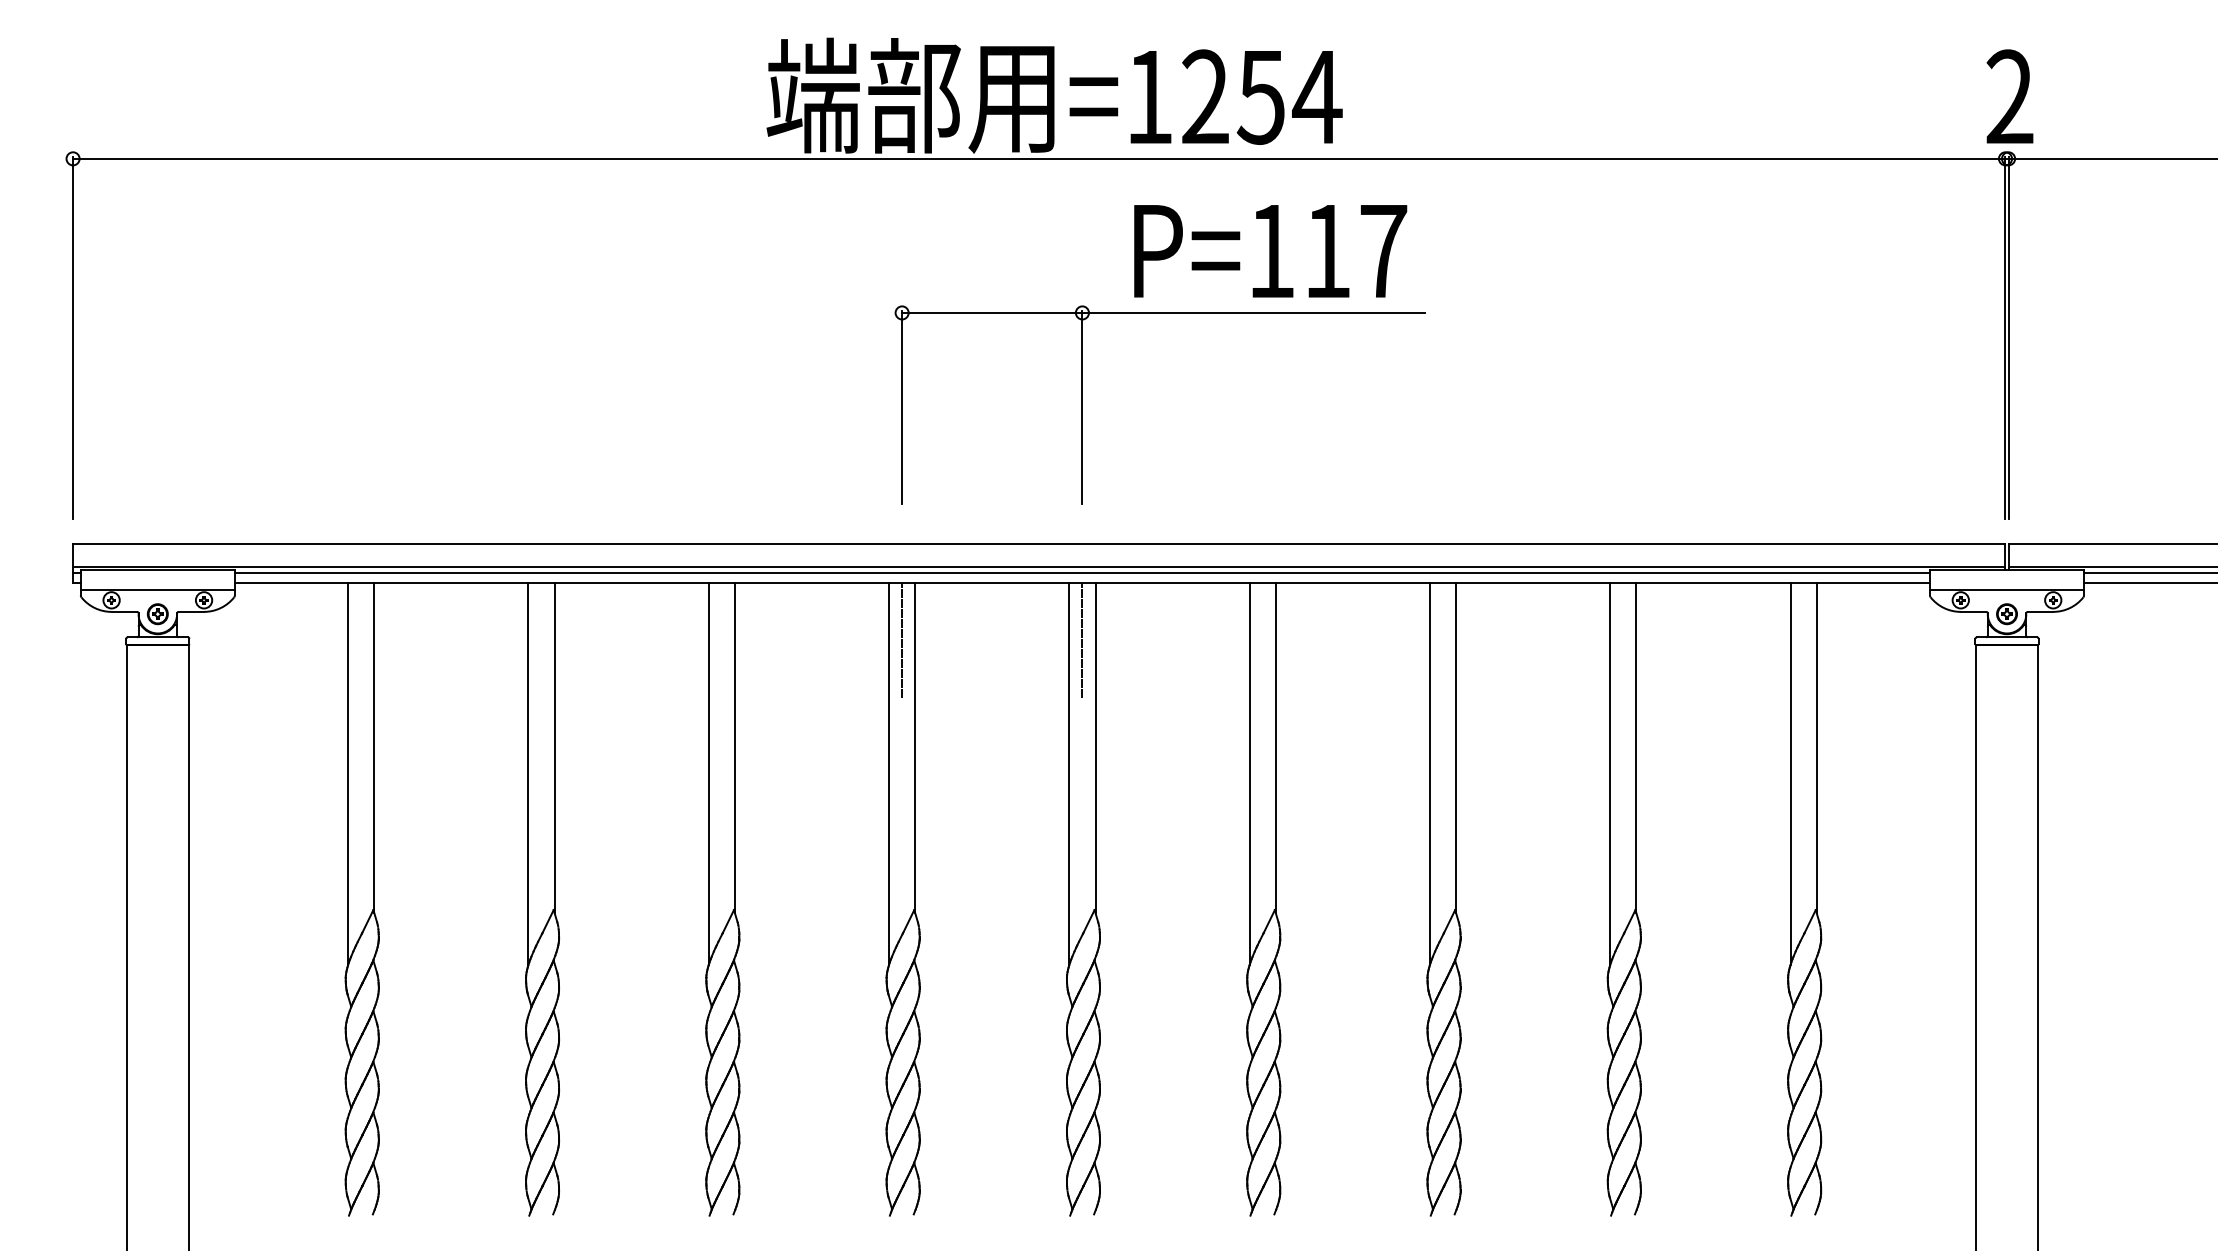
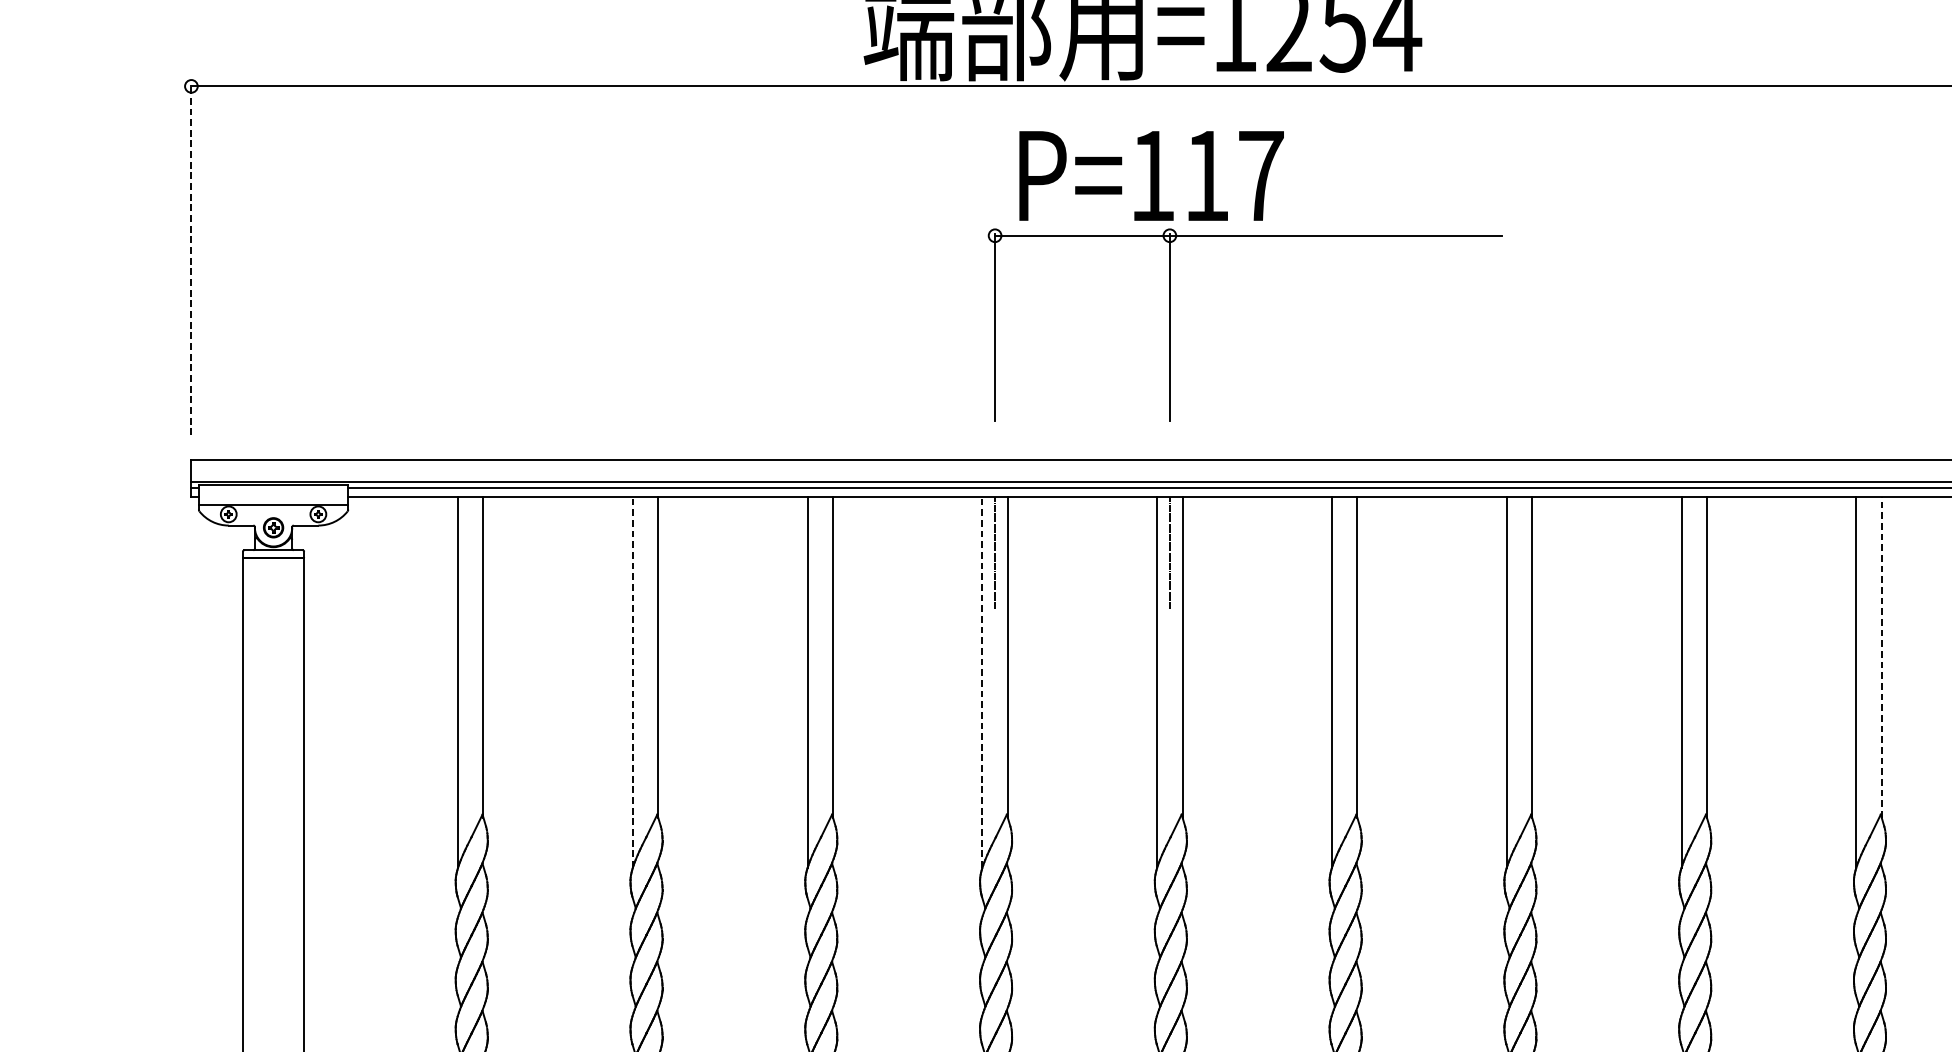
text: (1270, 251) -> (1151, 176), moved
line: (73, 337) -> (191, 259), solid -> dashed
line: (1816, 747) -> (1881, 657), solid -> dashed
line: (528, 773) -> (632, 682), solid -> dashed
line: (889, 773) -> (982, 682), solid -> dashed

